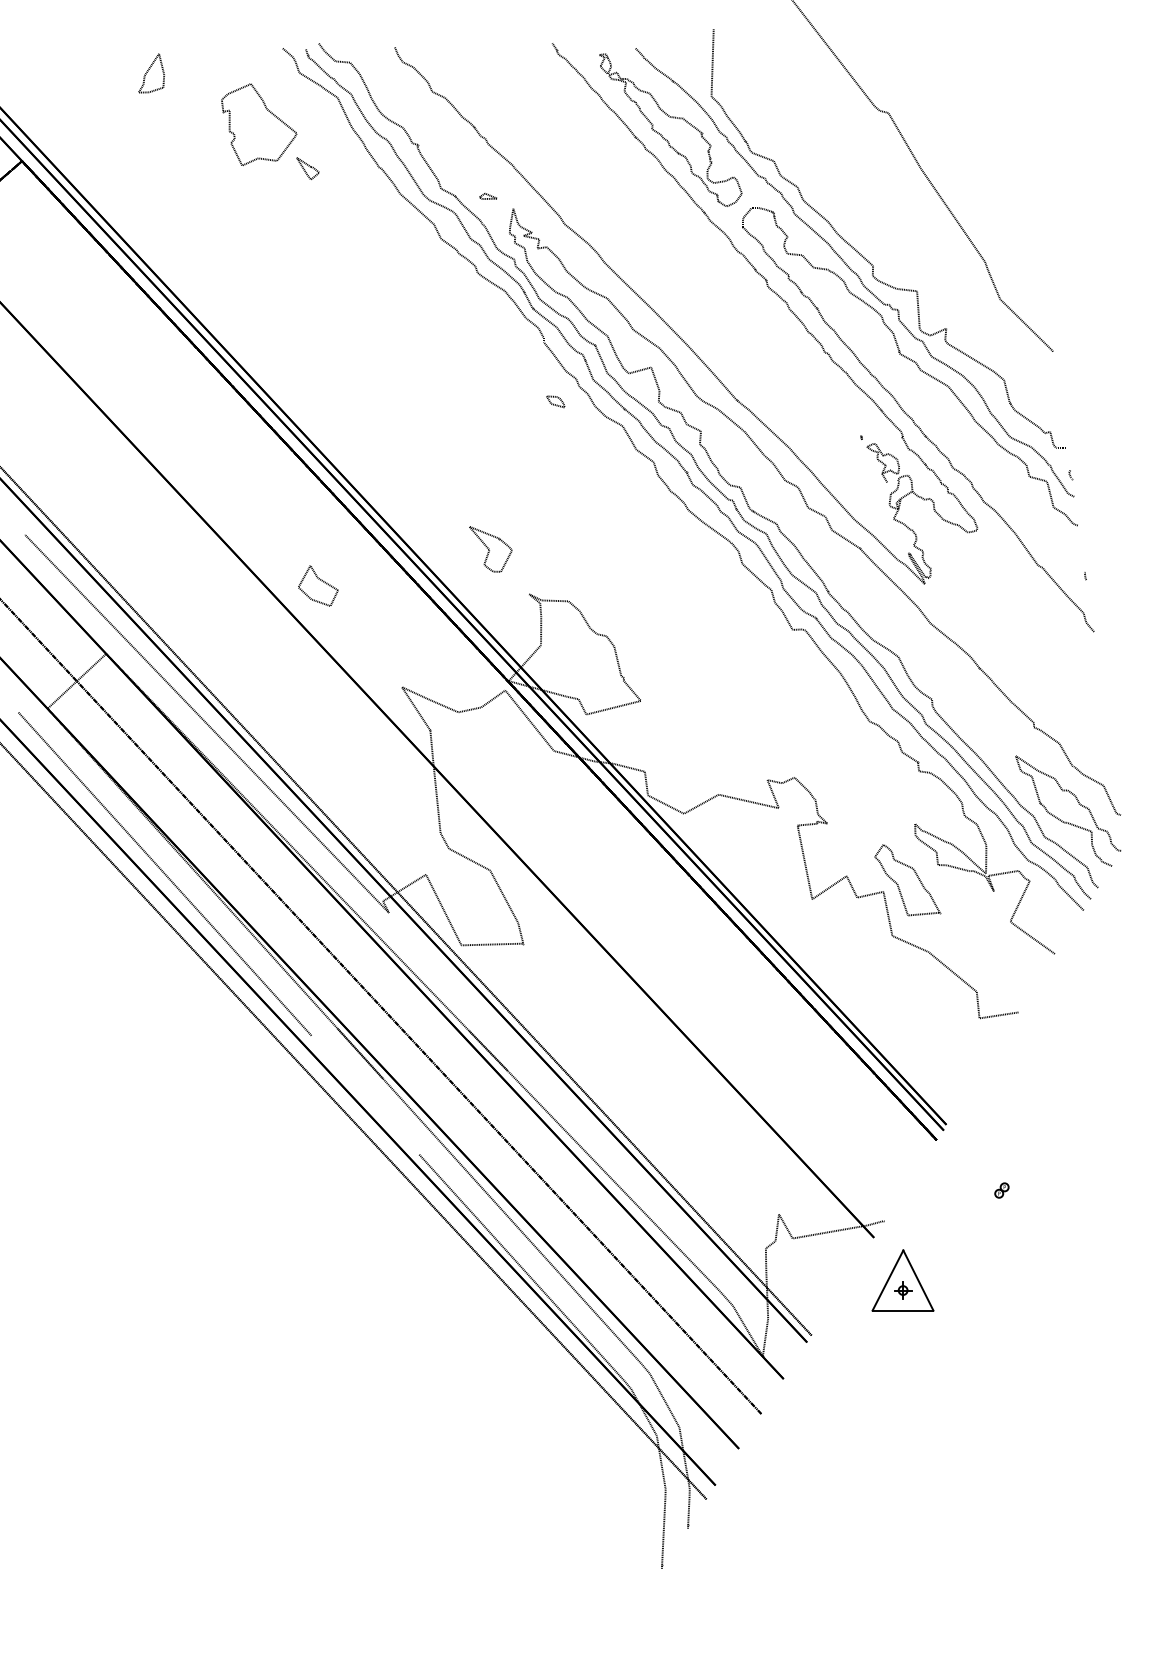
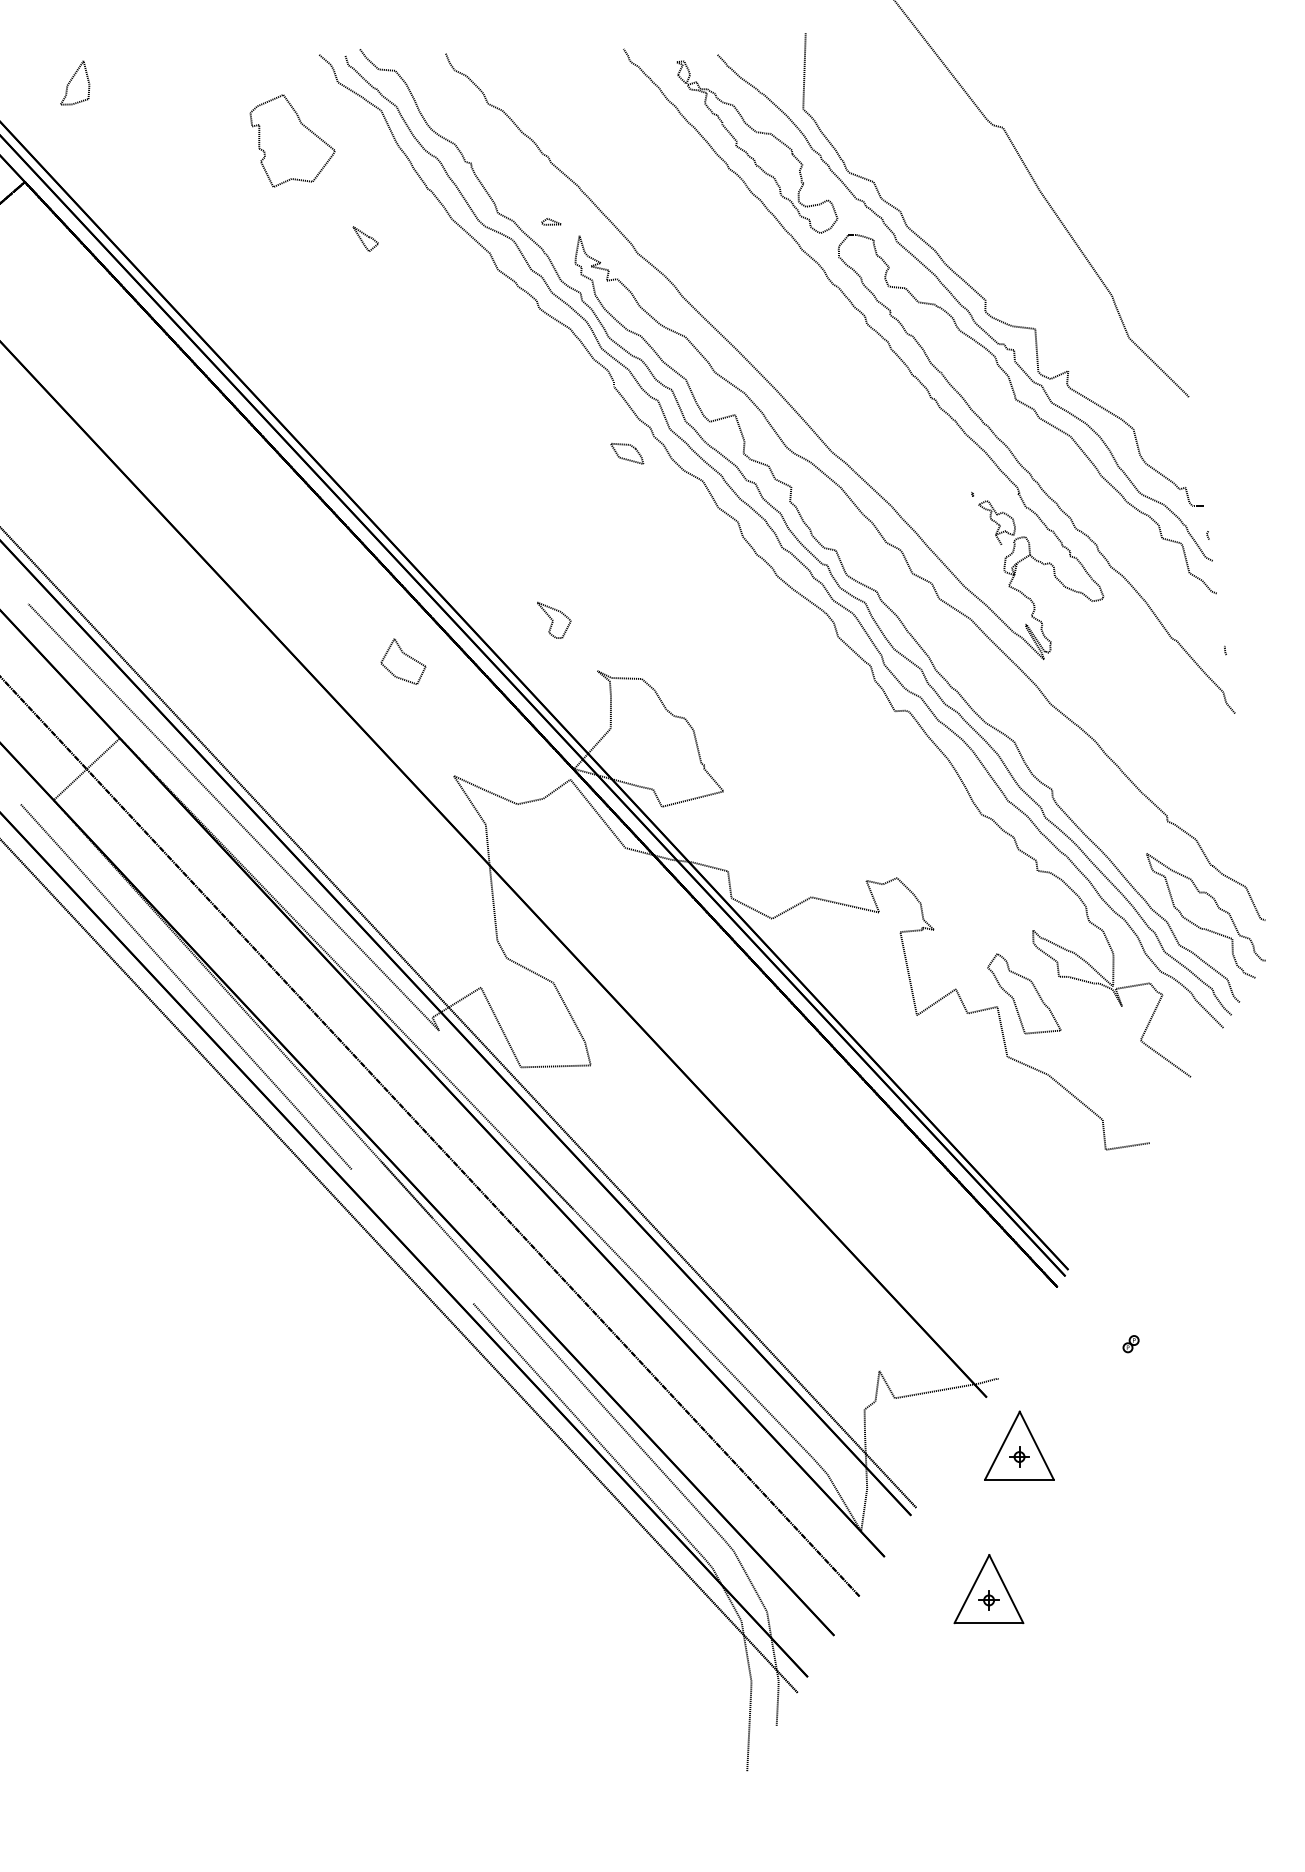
part: (151, 73) -> (75, 83), moved
part: (307, 168) -> (365, 238), moved
part: (555, 401) -> (627, 453), size x1.6
part: (490, 549) -> (553, 620), size x0.7
part: (318, 585) -> (403, 661), moved
part: (875, 1407) -> (988, 1589), added

